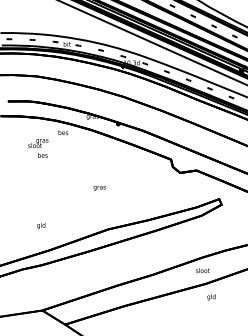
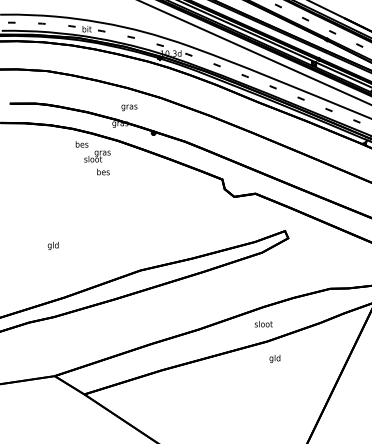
text: (38, 148) -> (97, 162), moved
text: (99, 187) -> (129, 107), moved
text: (40, 226) -> (52, 246), moved

